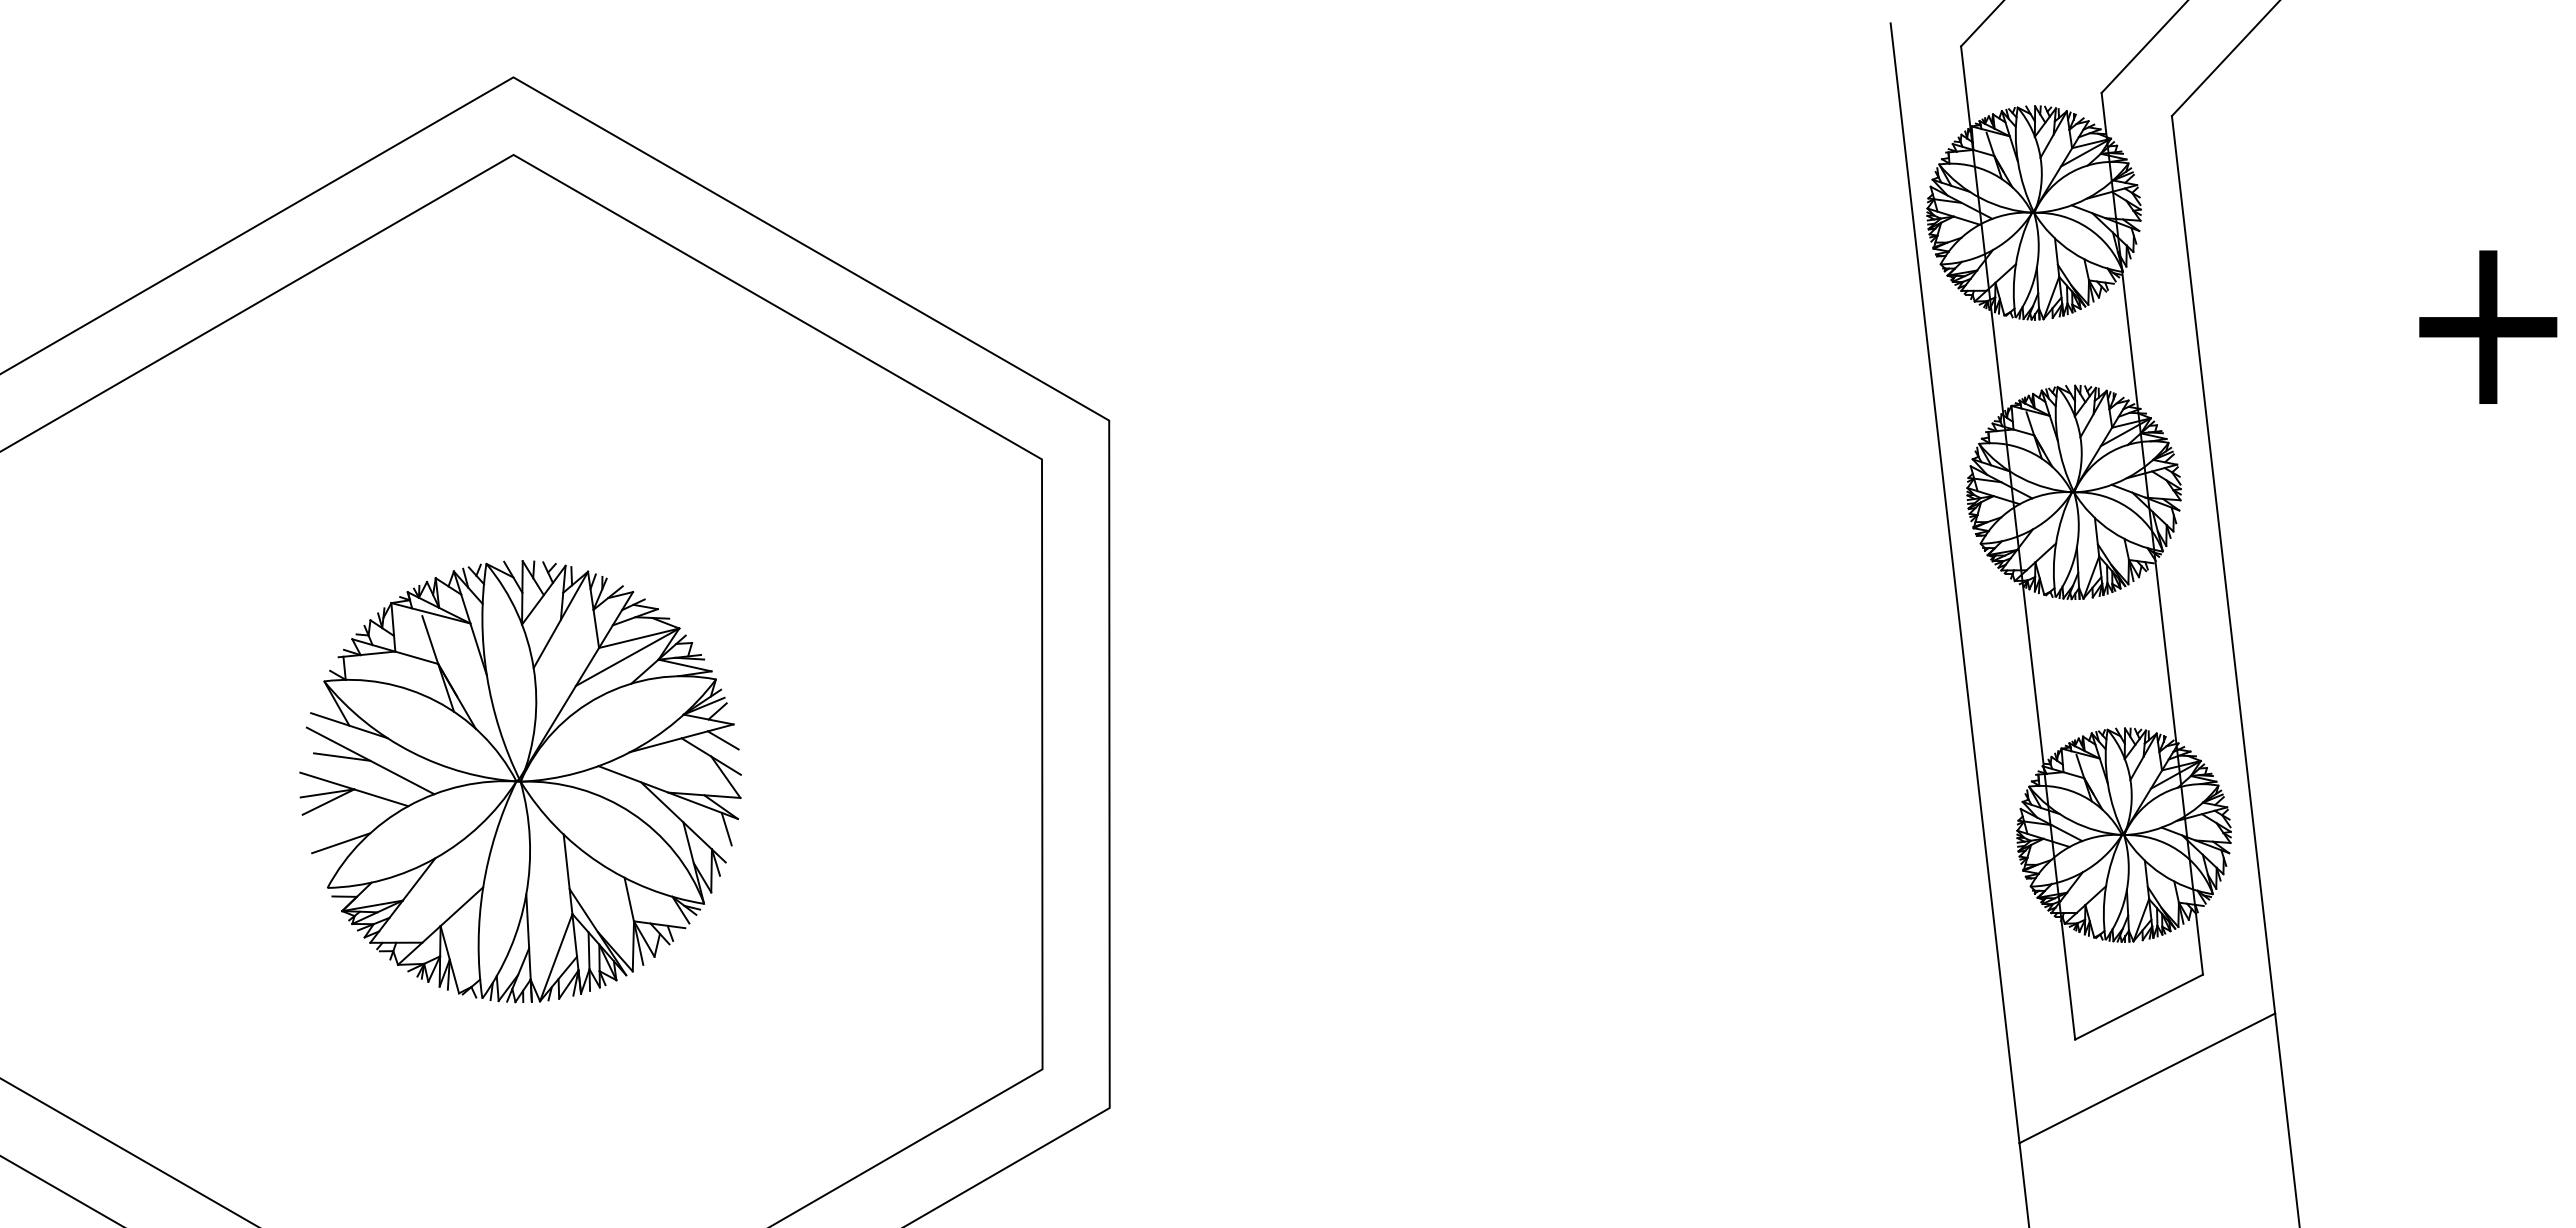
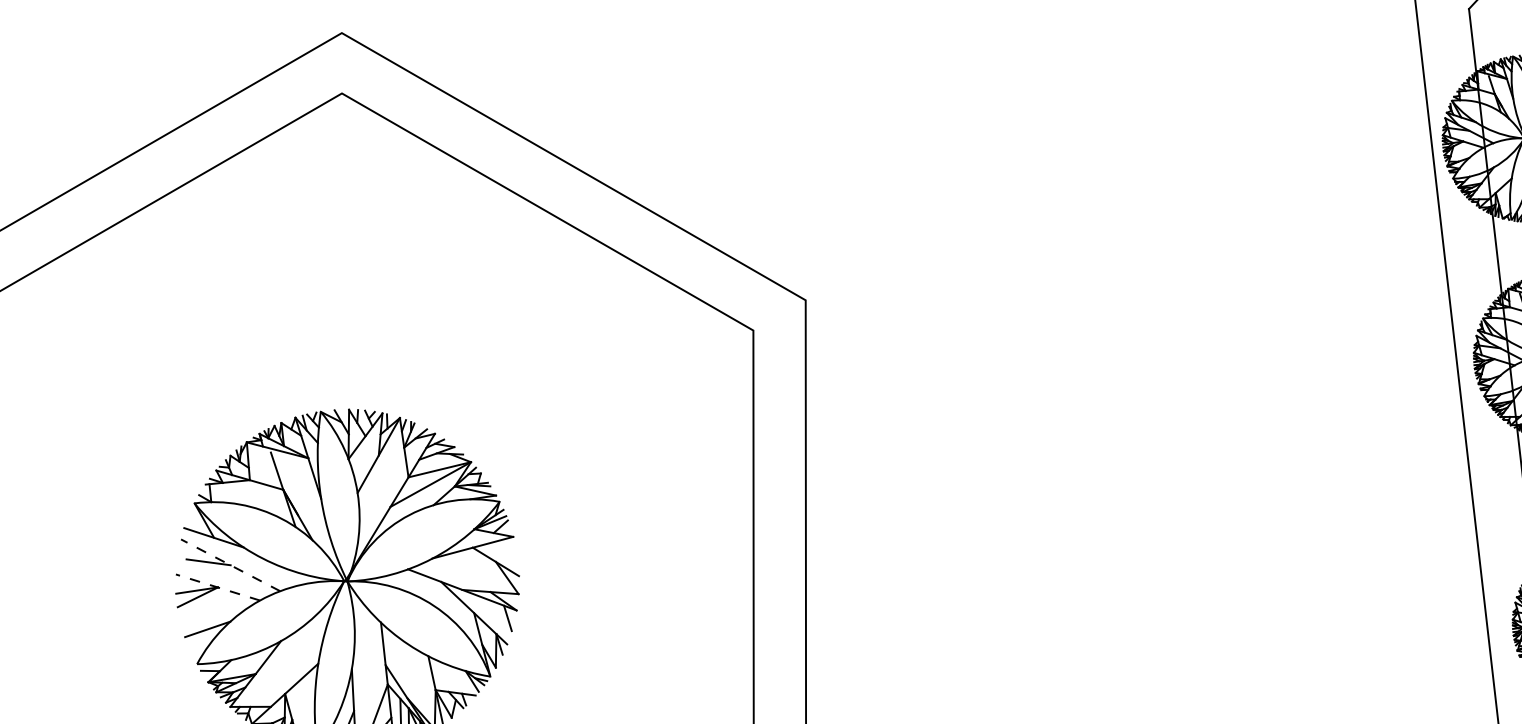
line: (722, 740) -> (504, 549), removed
line: (370, 760) -> (230, 564), solid -> dashed
line: (353, 789) -> (217, 587), solid -> dashed

